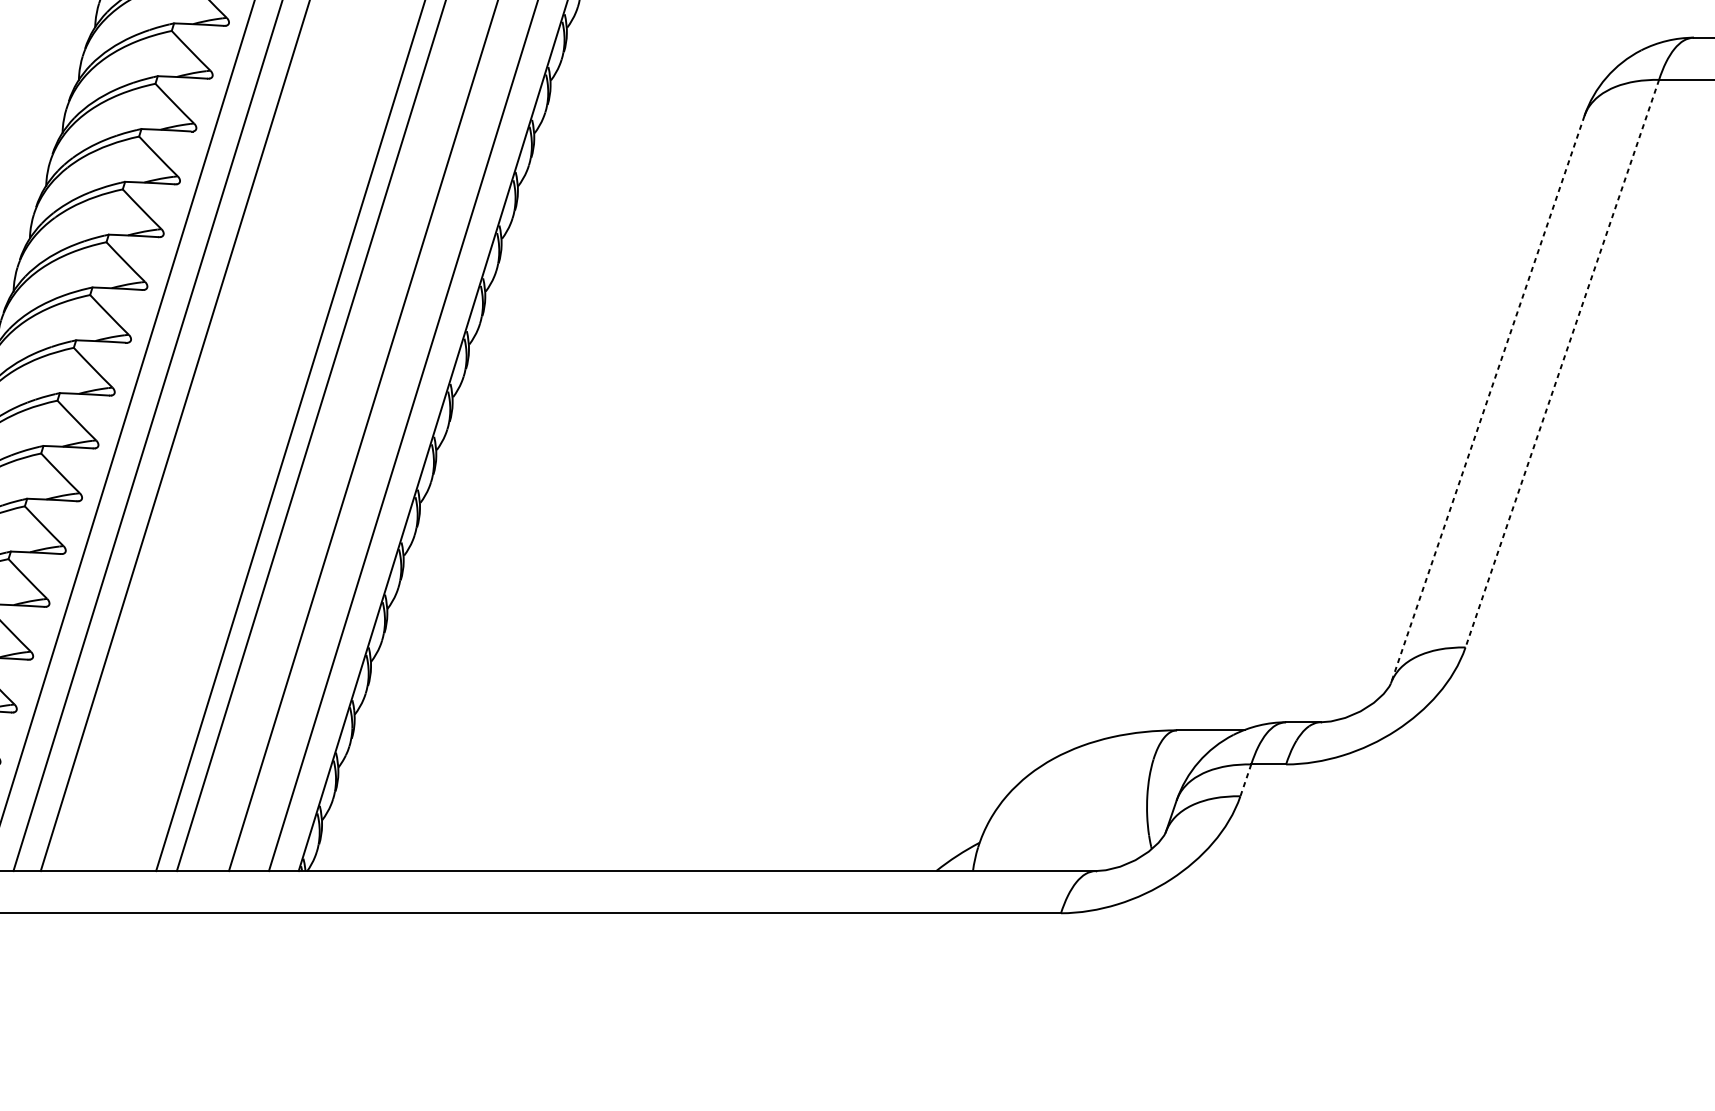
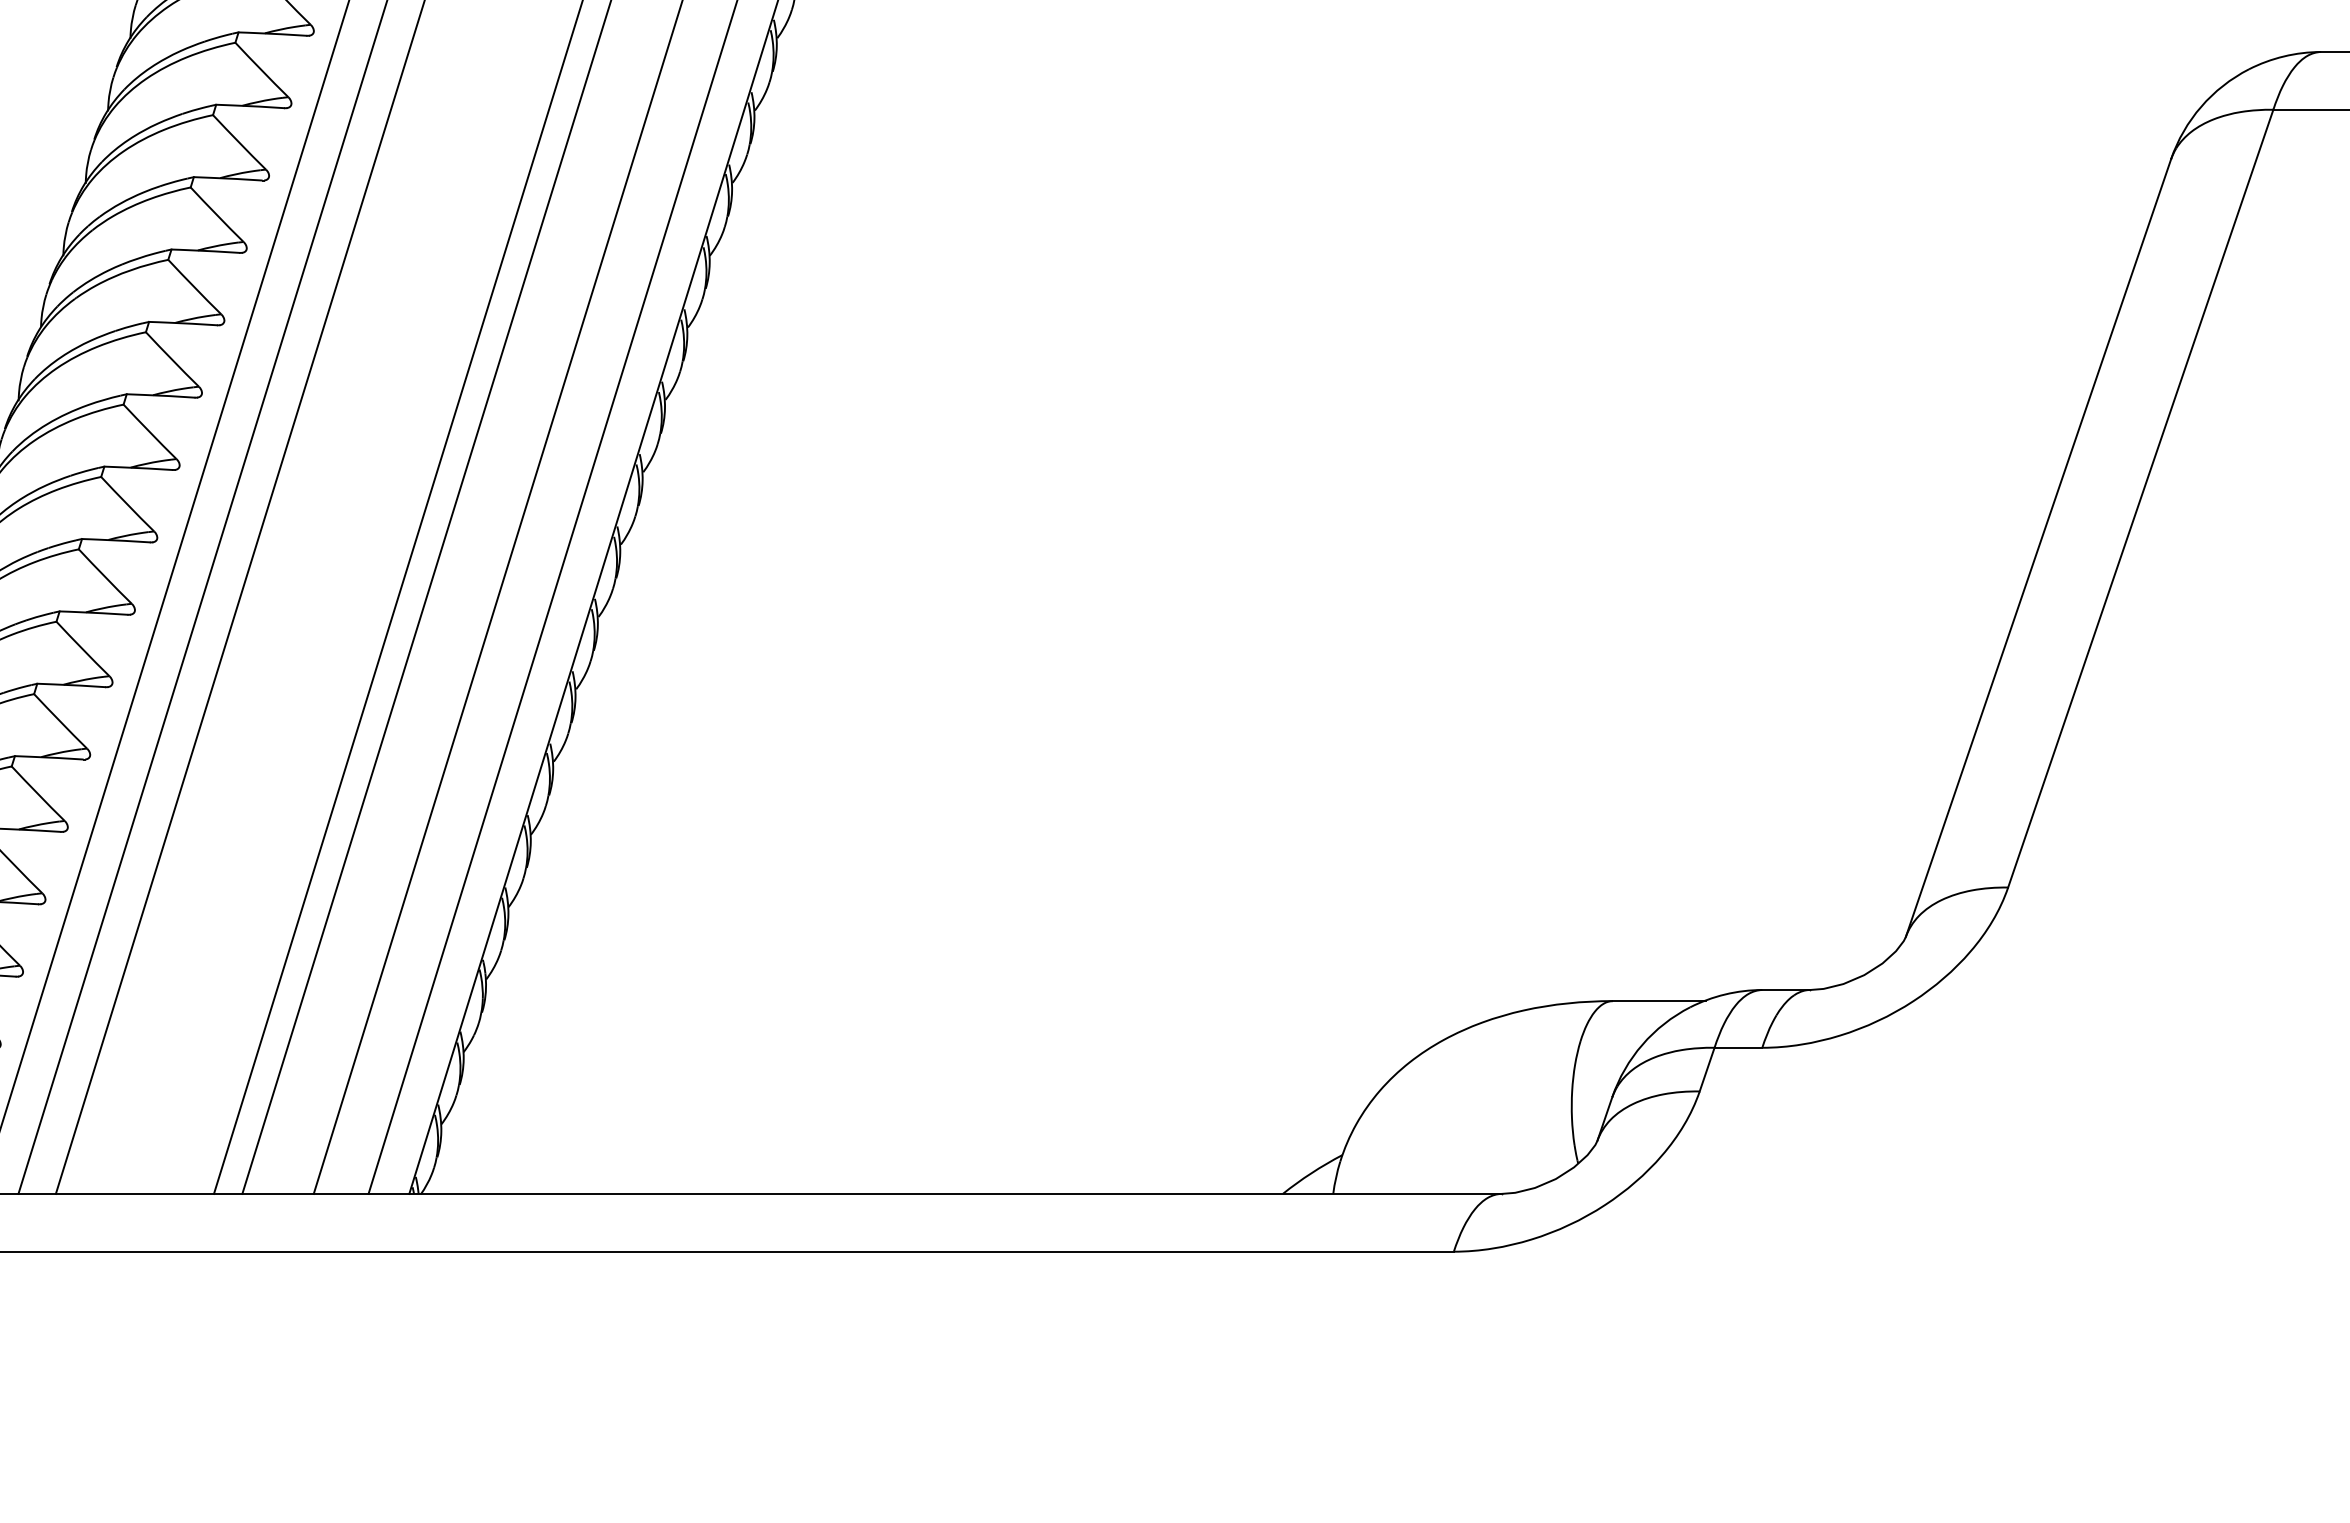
line: (1562, 363) -> (2140, 498), dashed -> solid
line: (1487, 400) -> (2038, 548), dashed -> solid
line: (1245, 781) -> (1706, 1070), dashed -> solid

